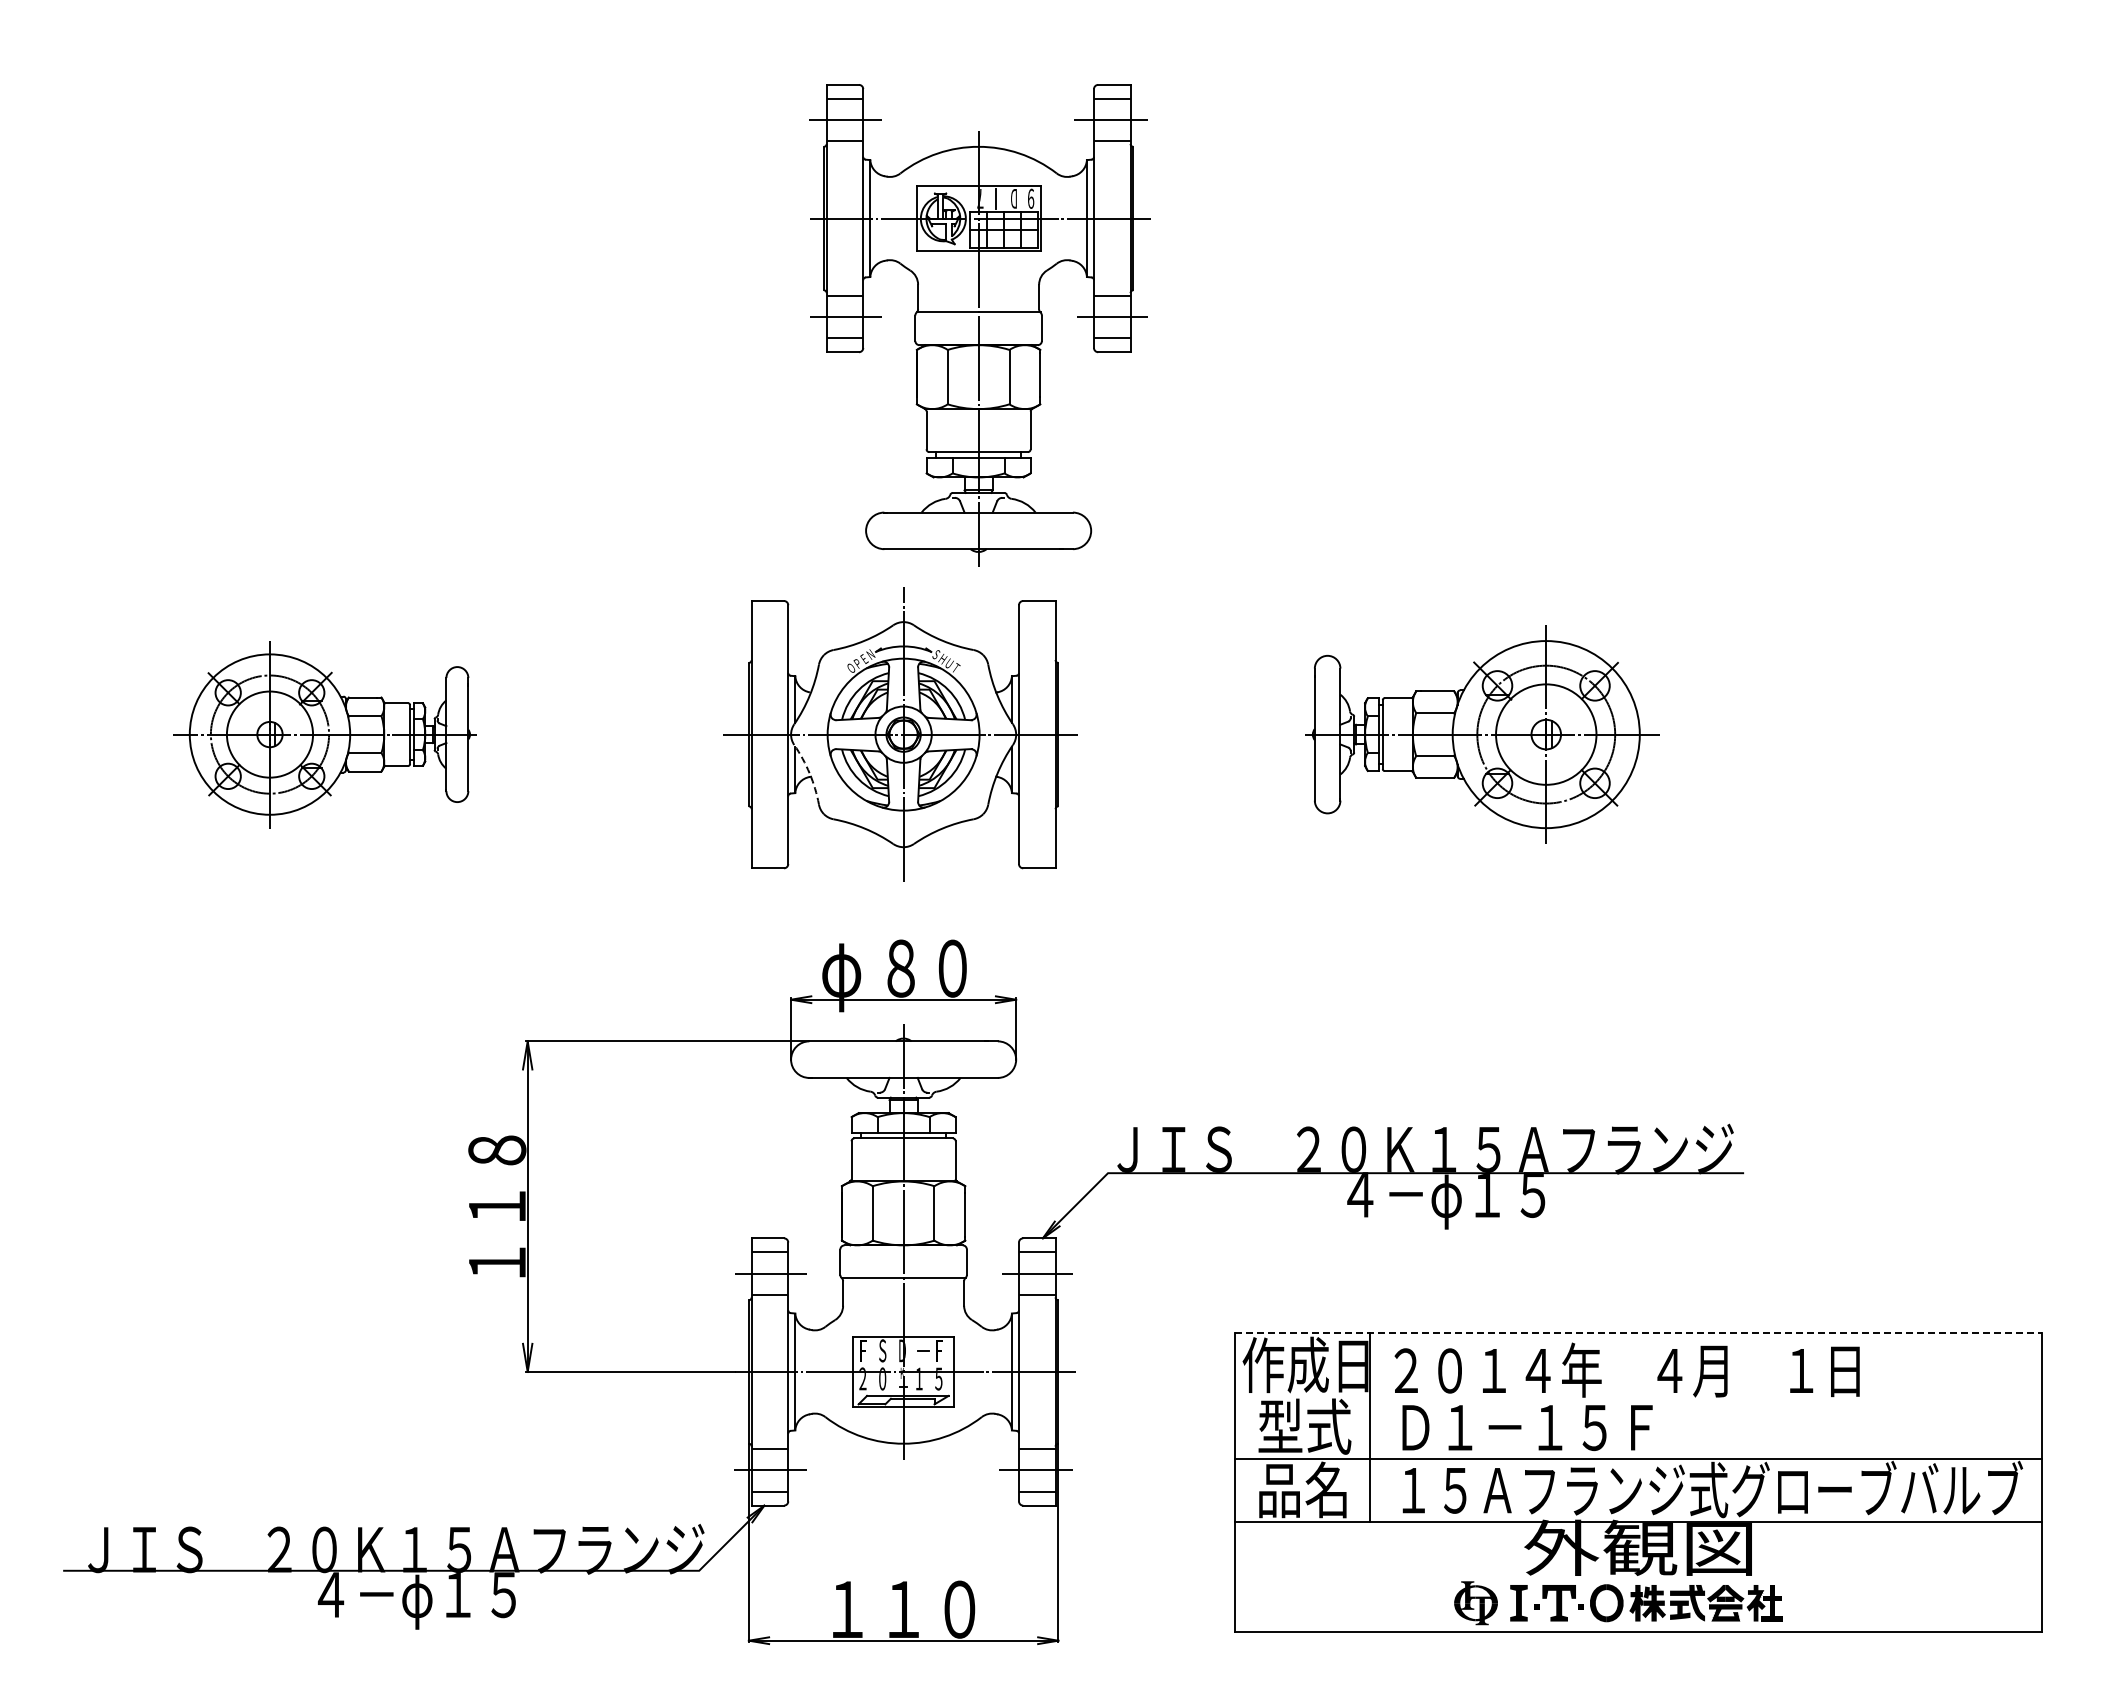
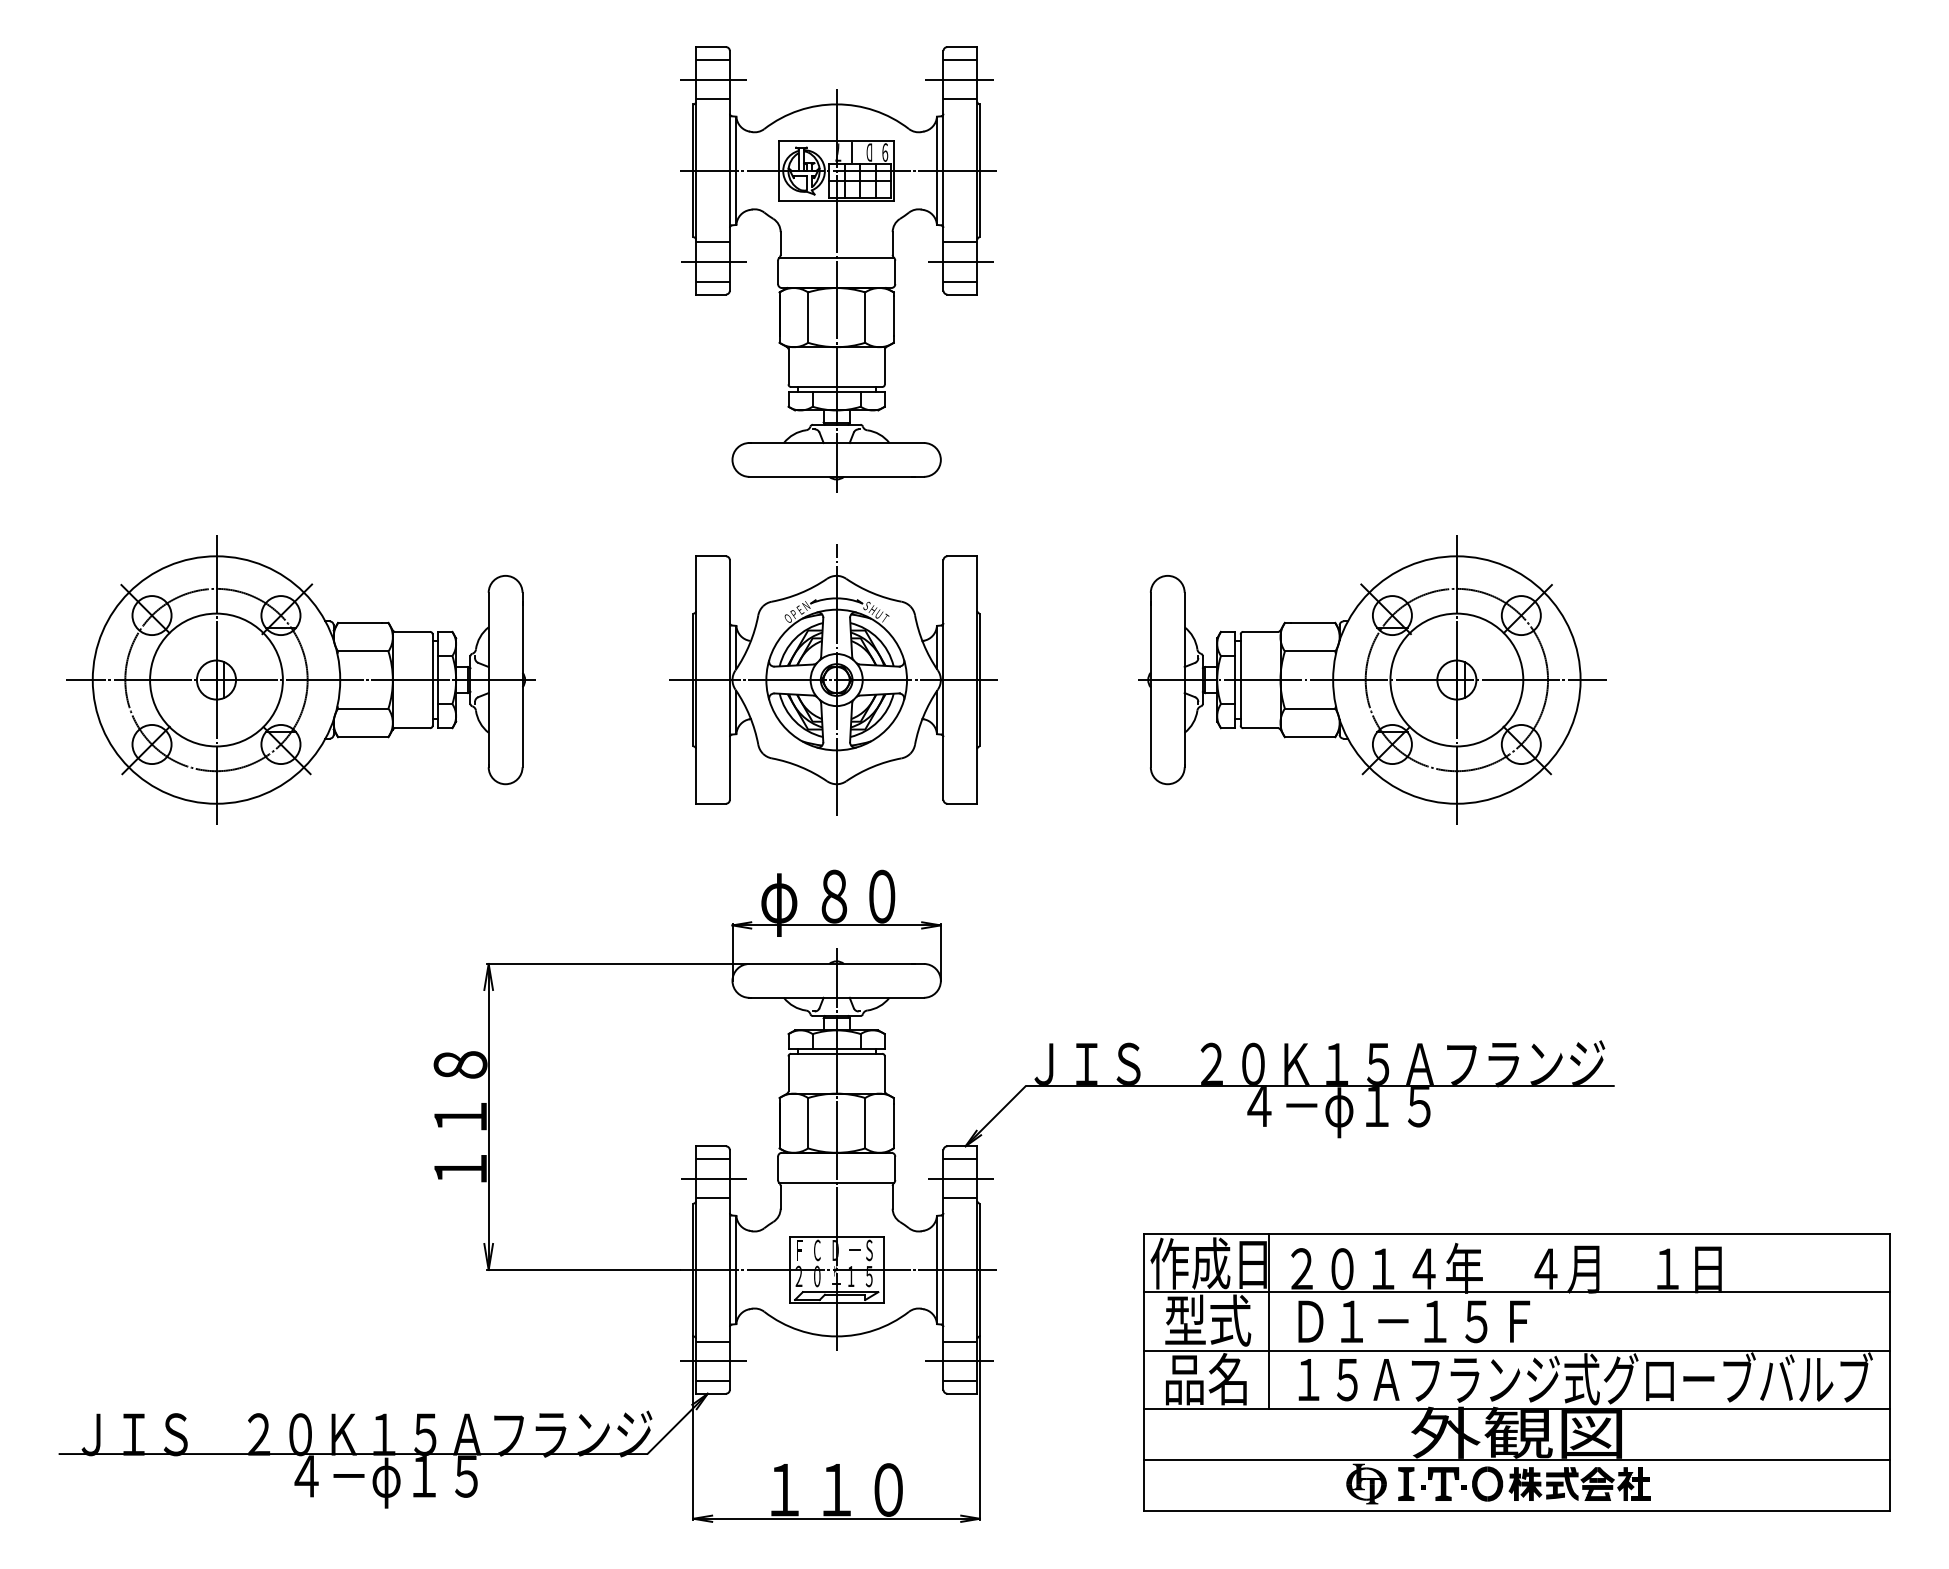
part: (979, 325) -> (837, 269), moved
part: (324, 734) -> (300, 679), size x1.67
part: (1482, 734) -> (1372, 679), size x1.43
arc: (809, 773) -> (749, 715), dashed -> solid
line: (1638, 1333) -> (1516, 1234), dashed -> solid
text: (882, 1350) -> (817, 1250), S -> C
text: (938, 1350) -> (868, 1250), F -> S
line: (1638, 1396) -> (1516, 1292), added
line: (1638, 1577) -> (1516, 1460), added

